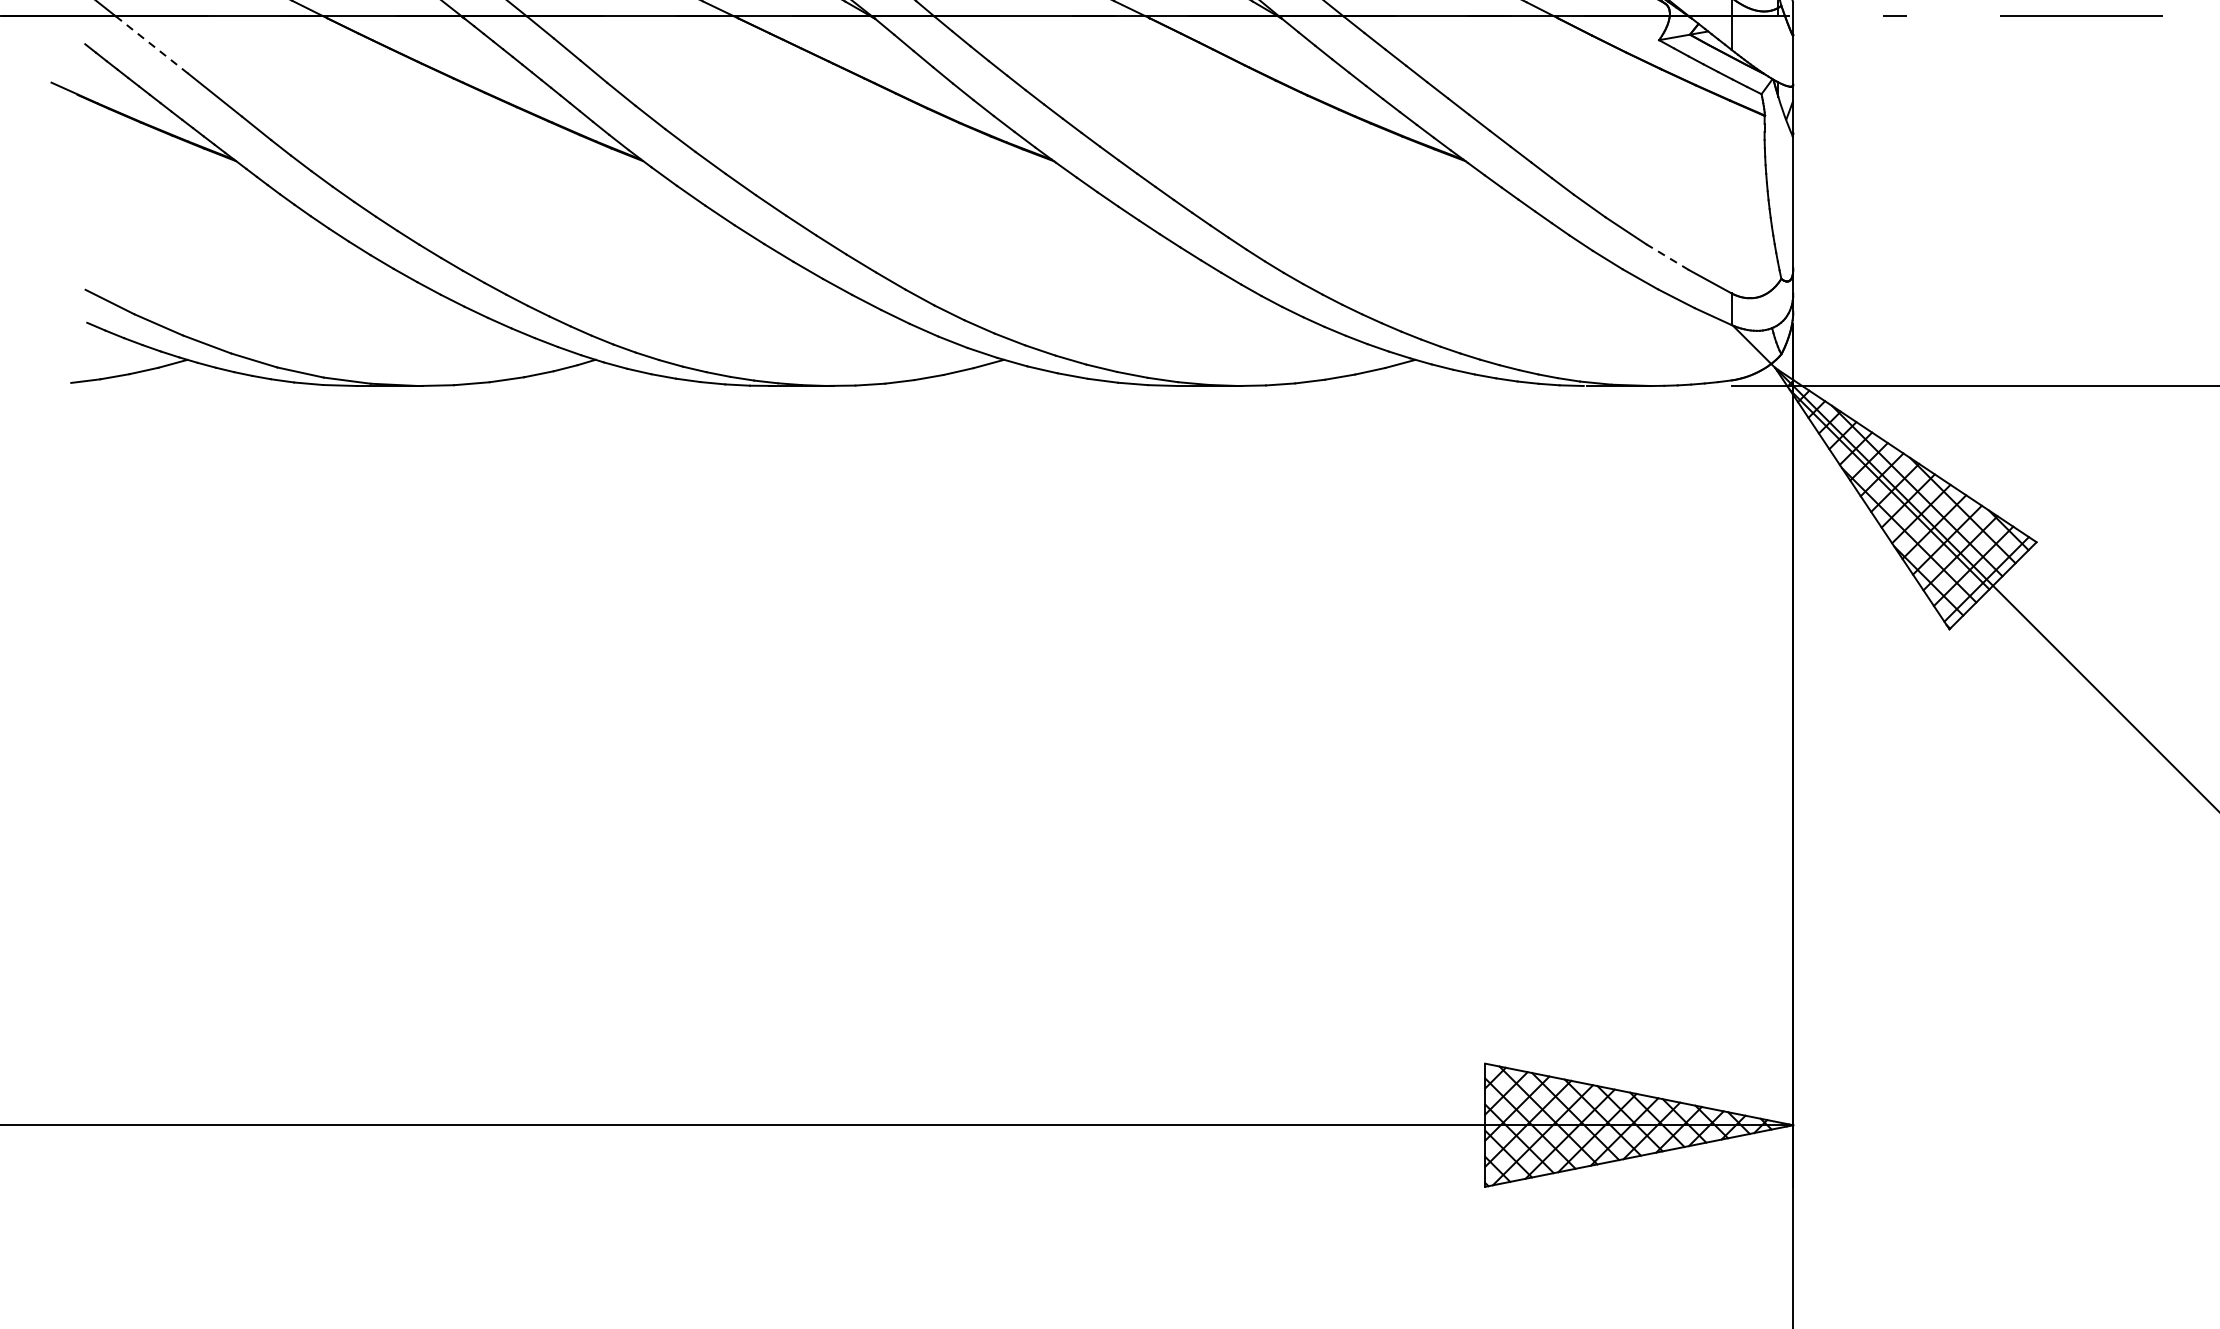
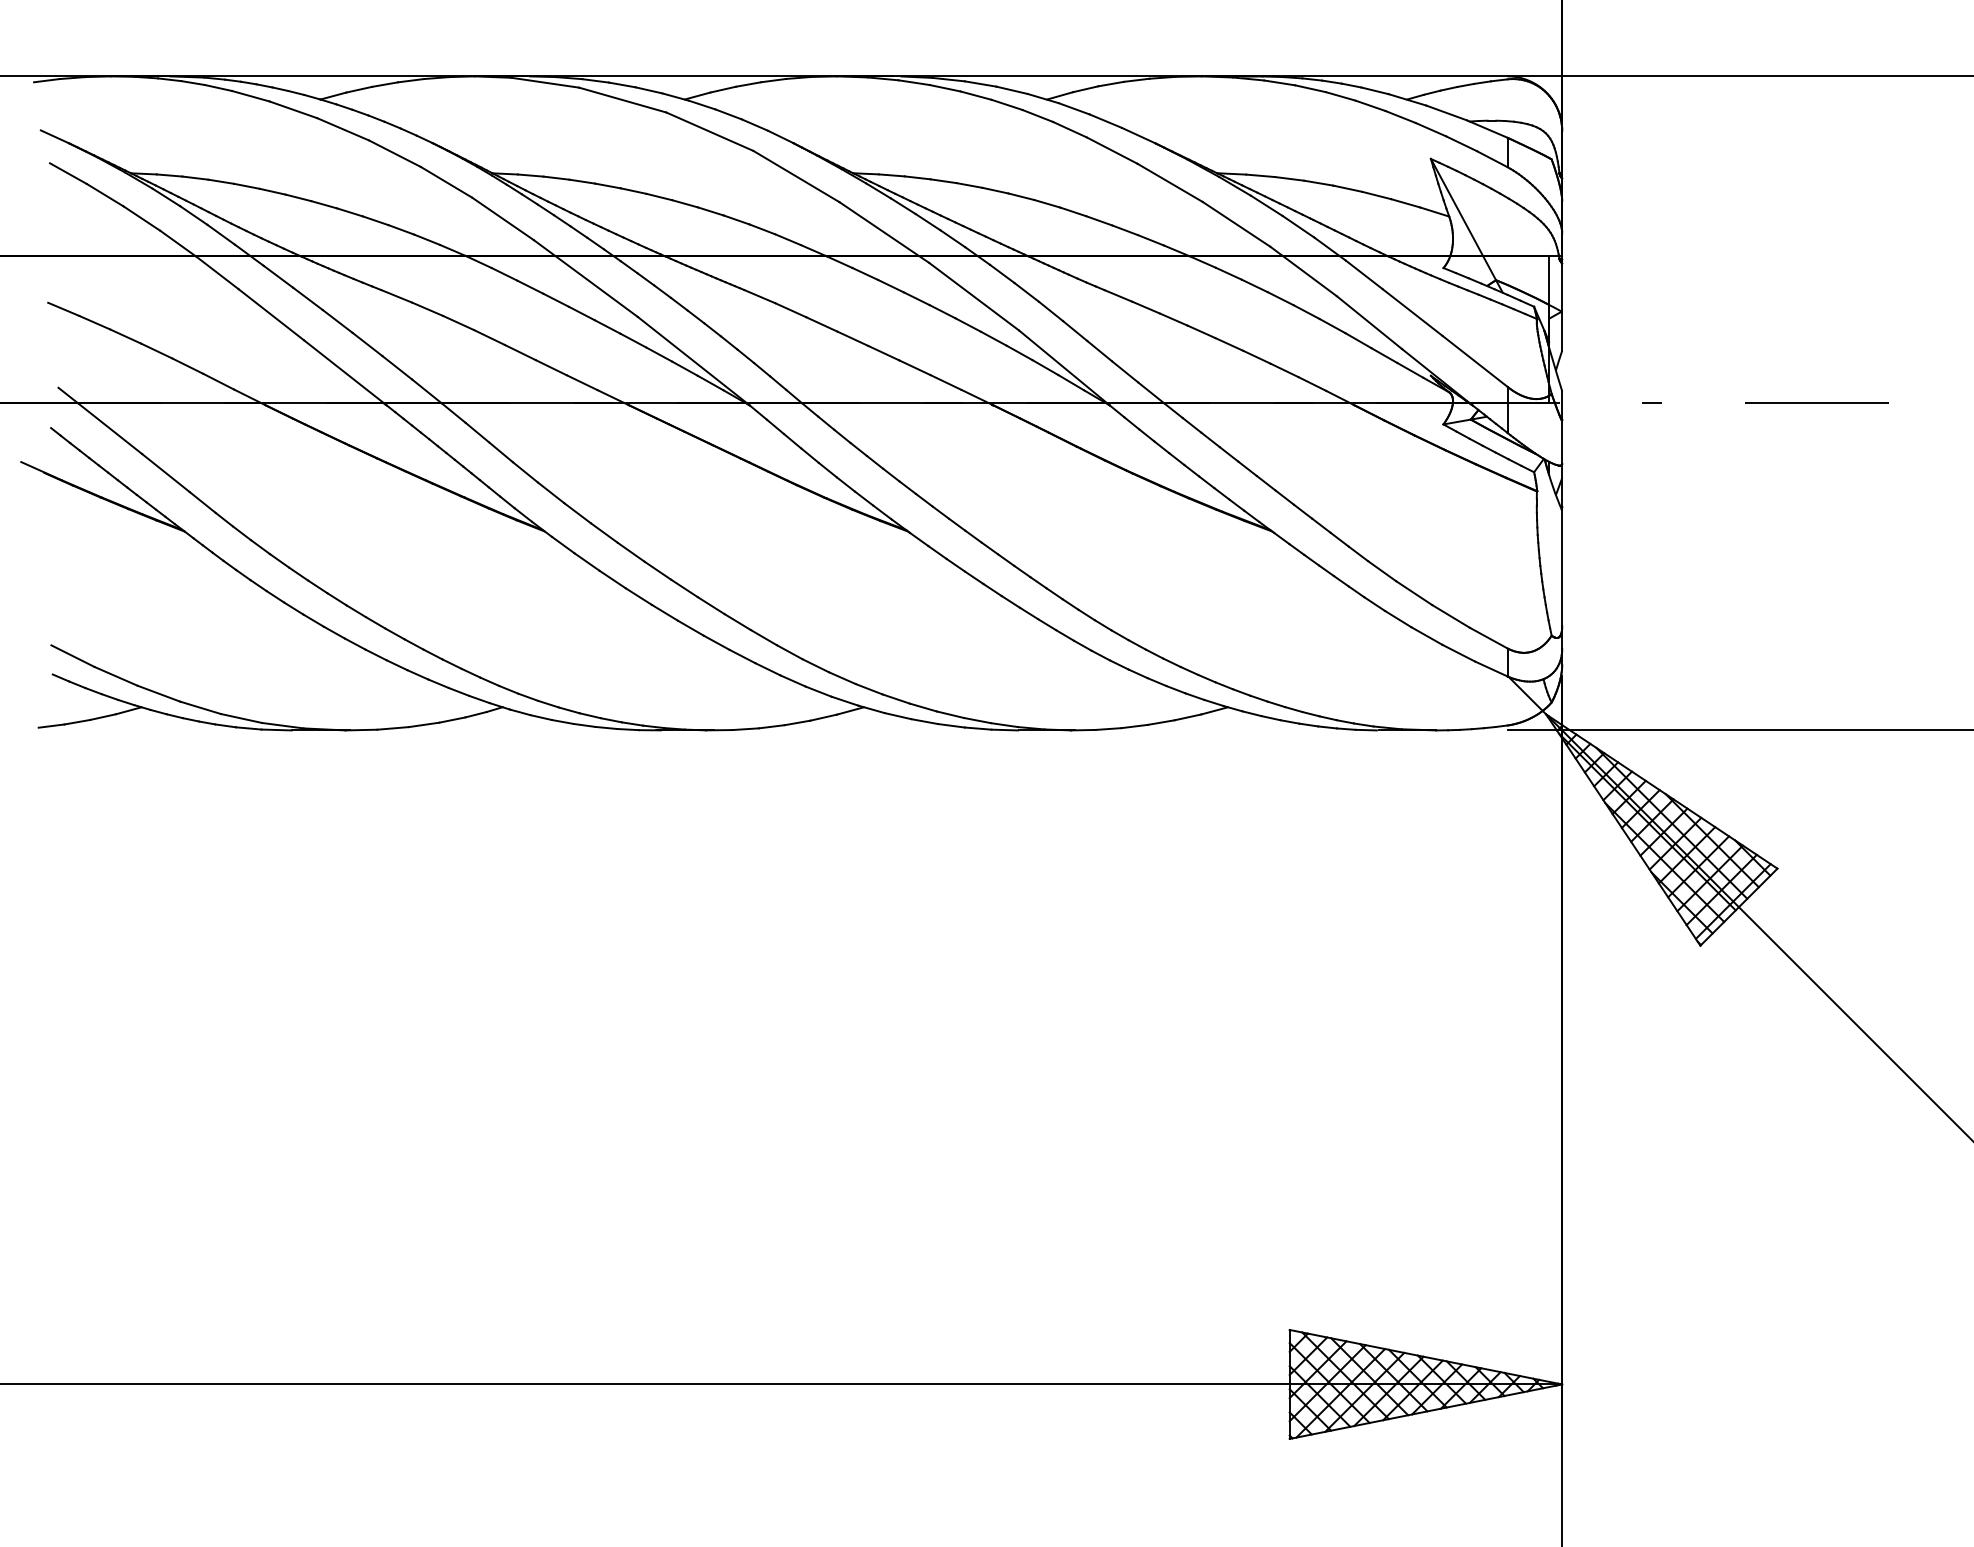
line: (152, 44) -> (110, 428), dashed -> solid
line: (1667, 257) -> (1450, 616), dashed -> solid

